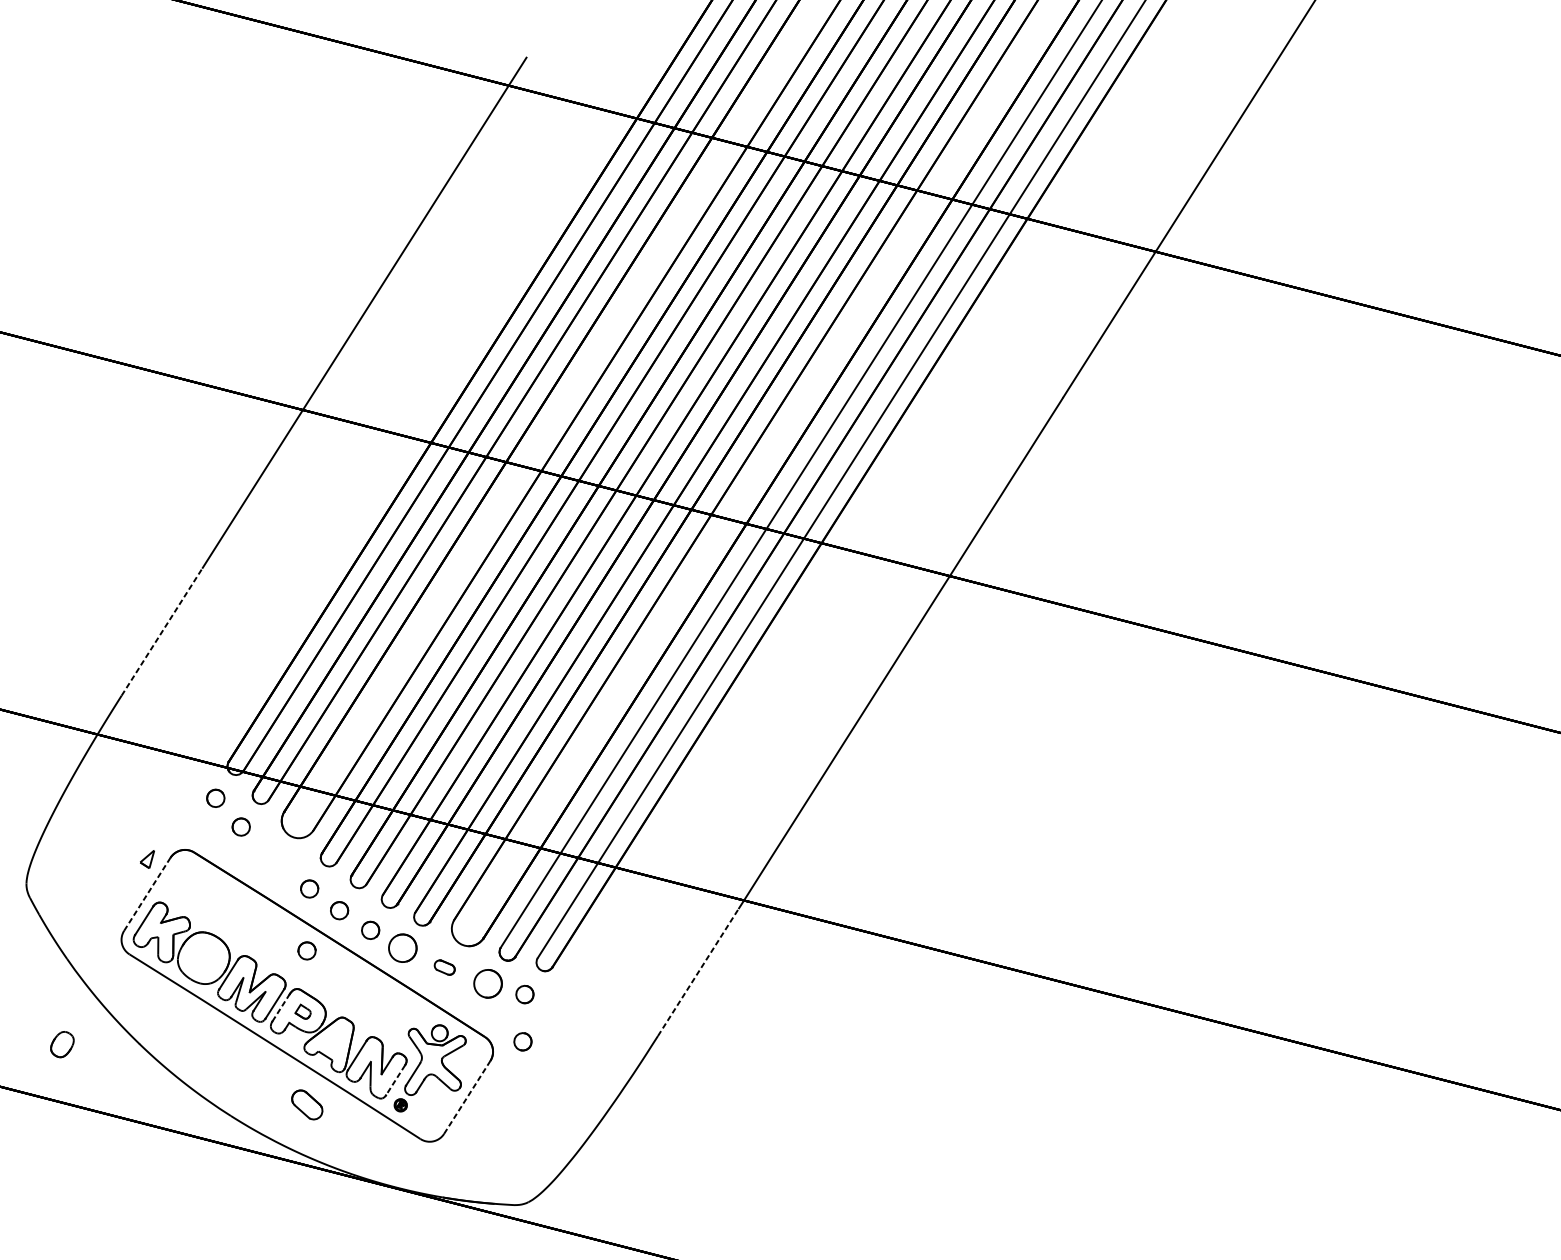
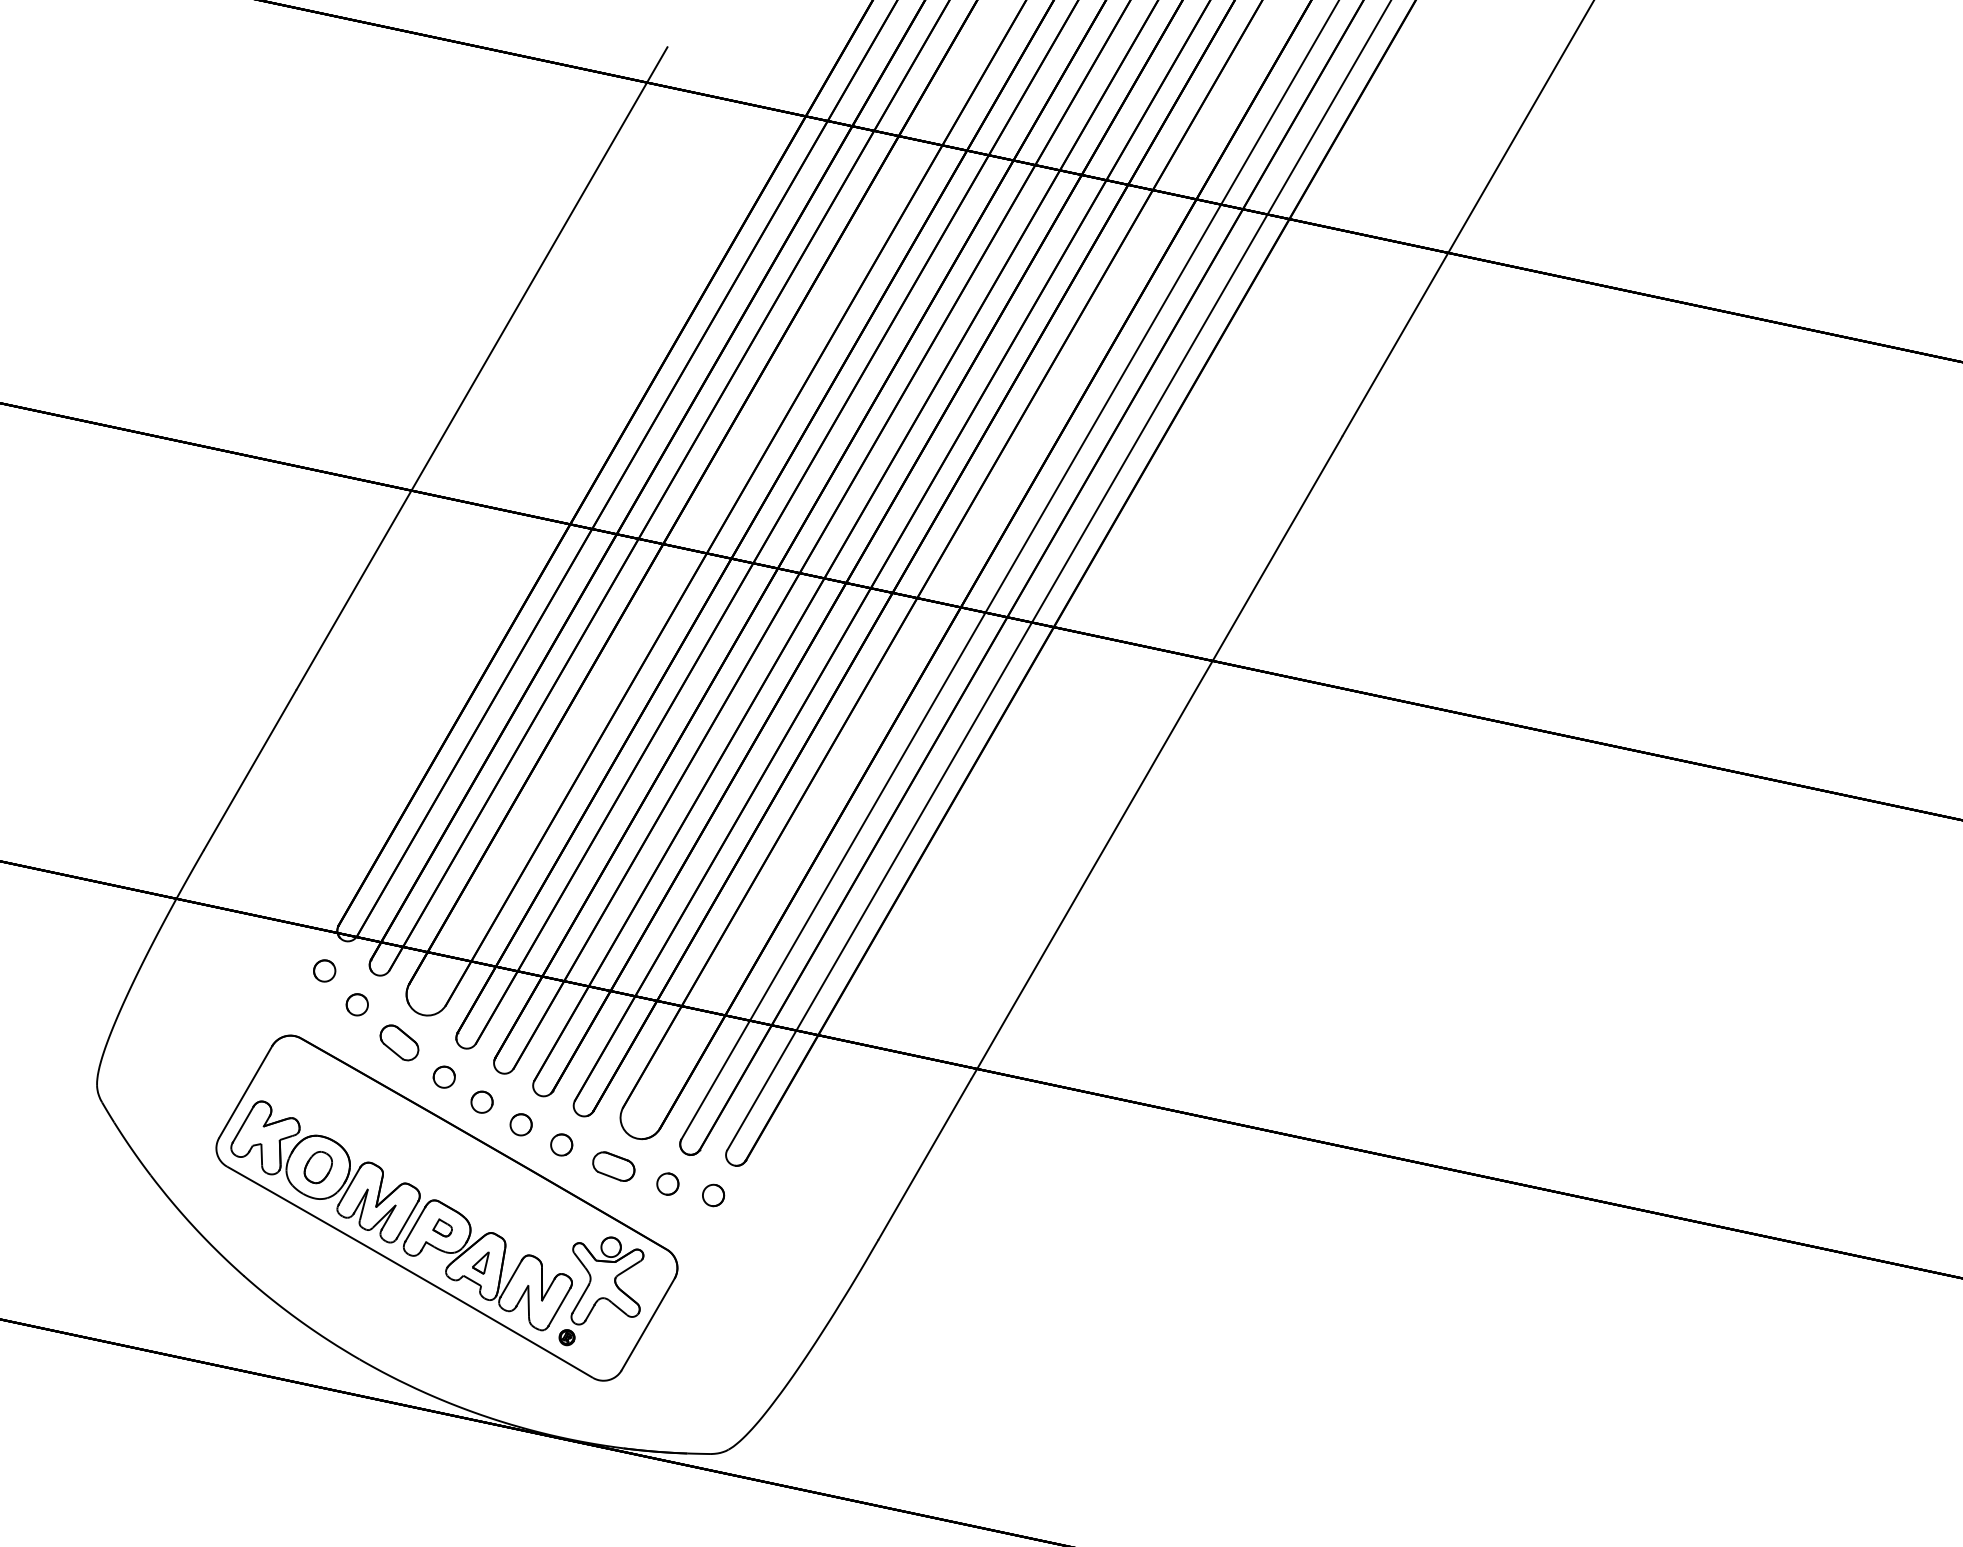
line: (162, 631) -> (250, 769), dashed -> solid
part: (147, 858) -> (480, 1262), moved
line: (147, 894) -> (245, 1092), dashed -> solid
part: (402, 947) -> (561, 1144), size x0.62
part: (306, 950) -> (443, 1152), removed
part: (444, 967) -> (613, 1166), size x1.67
line: (698, 972) -> (925, 1159), dashed -> solid
part: (487, 983) -> (667, 1183), size x0.62
line: (281, 1008) -> (415, 1224), dashed -> solid
part: (522, 1041) -> (713, 1253), removed
part: (61, 1044) -> (317, 1167), moved
line: (395, 1080) -> (559, 1307), dashed -> solid
line: (467, 1097) -> (648, 1324), dashed -> solid
part: (307, 1104) -> (399, 1042), moved

